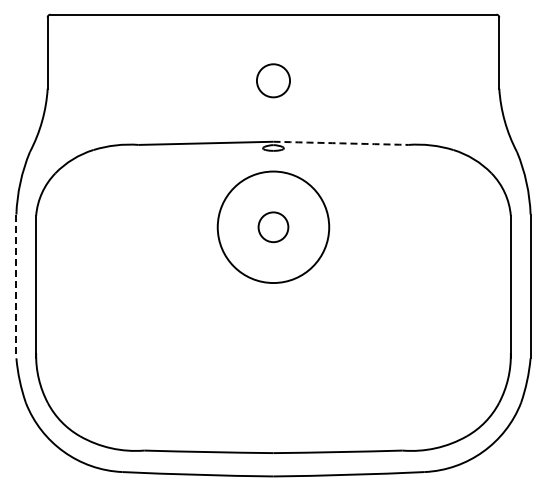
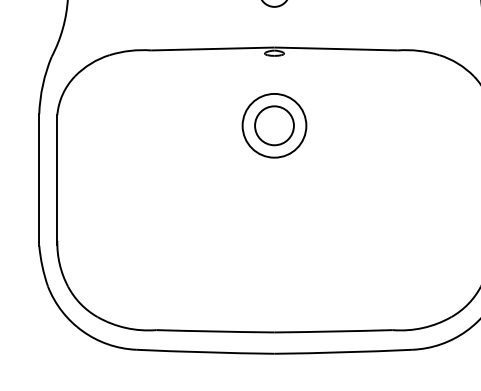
arc: (340, 143) -> (335, 49), dashed -> solid
circle: (273, 227) -> (274, 125), size x0.62
circle: (273, 227) -> (274, 125), size x1.43
line: (16, 286) -> (39, 179), dashed -> solid

